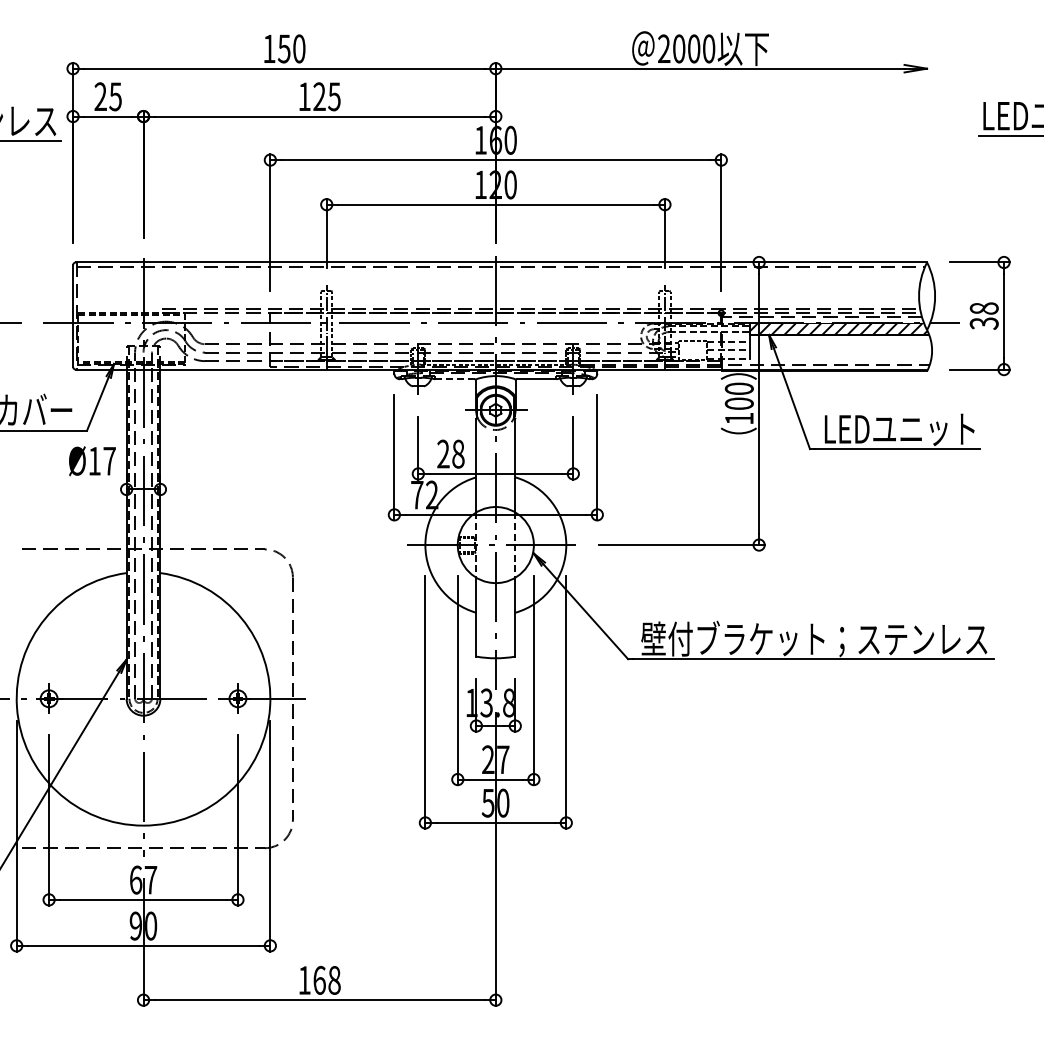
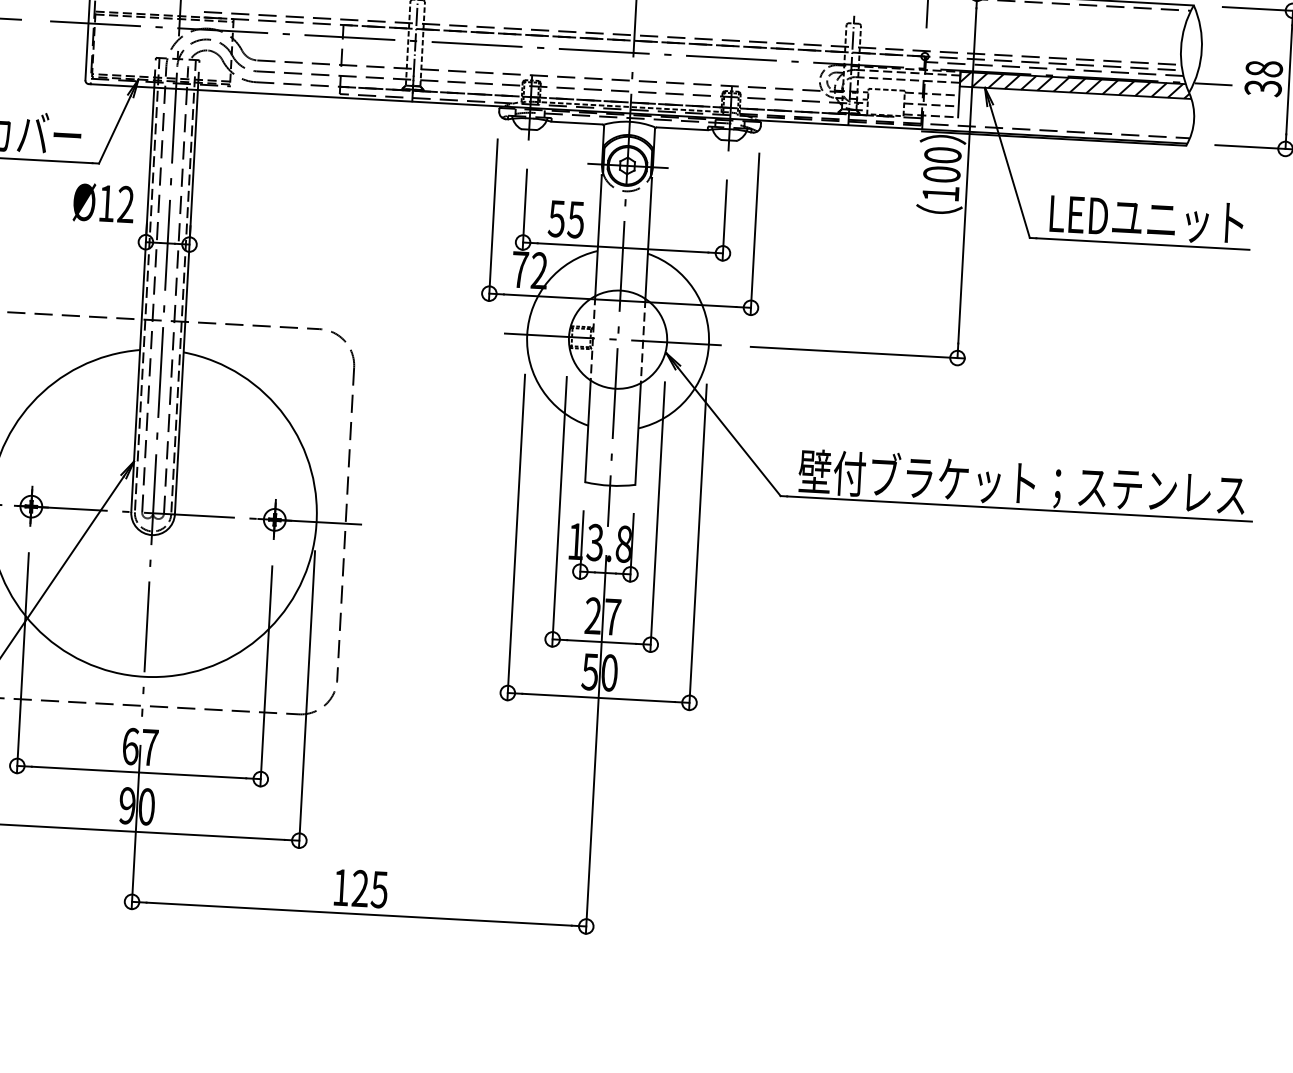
line: (454, 379) -> (576, 123), dashed -> solid
text: (450, 453) -> (565, 218), 28 -> 55
text: (109, 460) -> (125, 203), Ø17 -> Ø12
text: (326, 979) -> (369, 887), 168 -> 125

